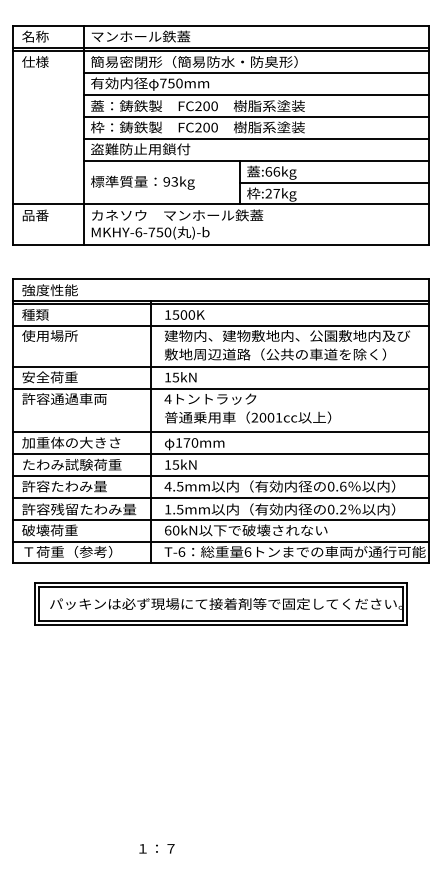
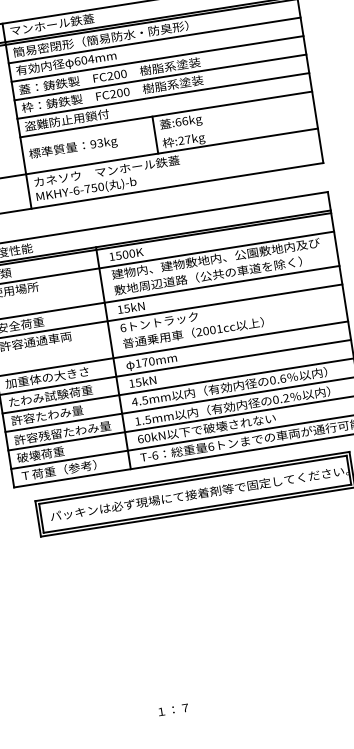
text: (171, 83) -> (84, 60), 750mm -> 604mm
line: (333, 182) -> (234, 122), removed
text: (167, 399) -> (122, 328), 4 -> 6

